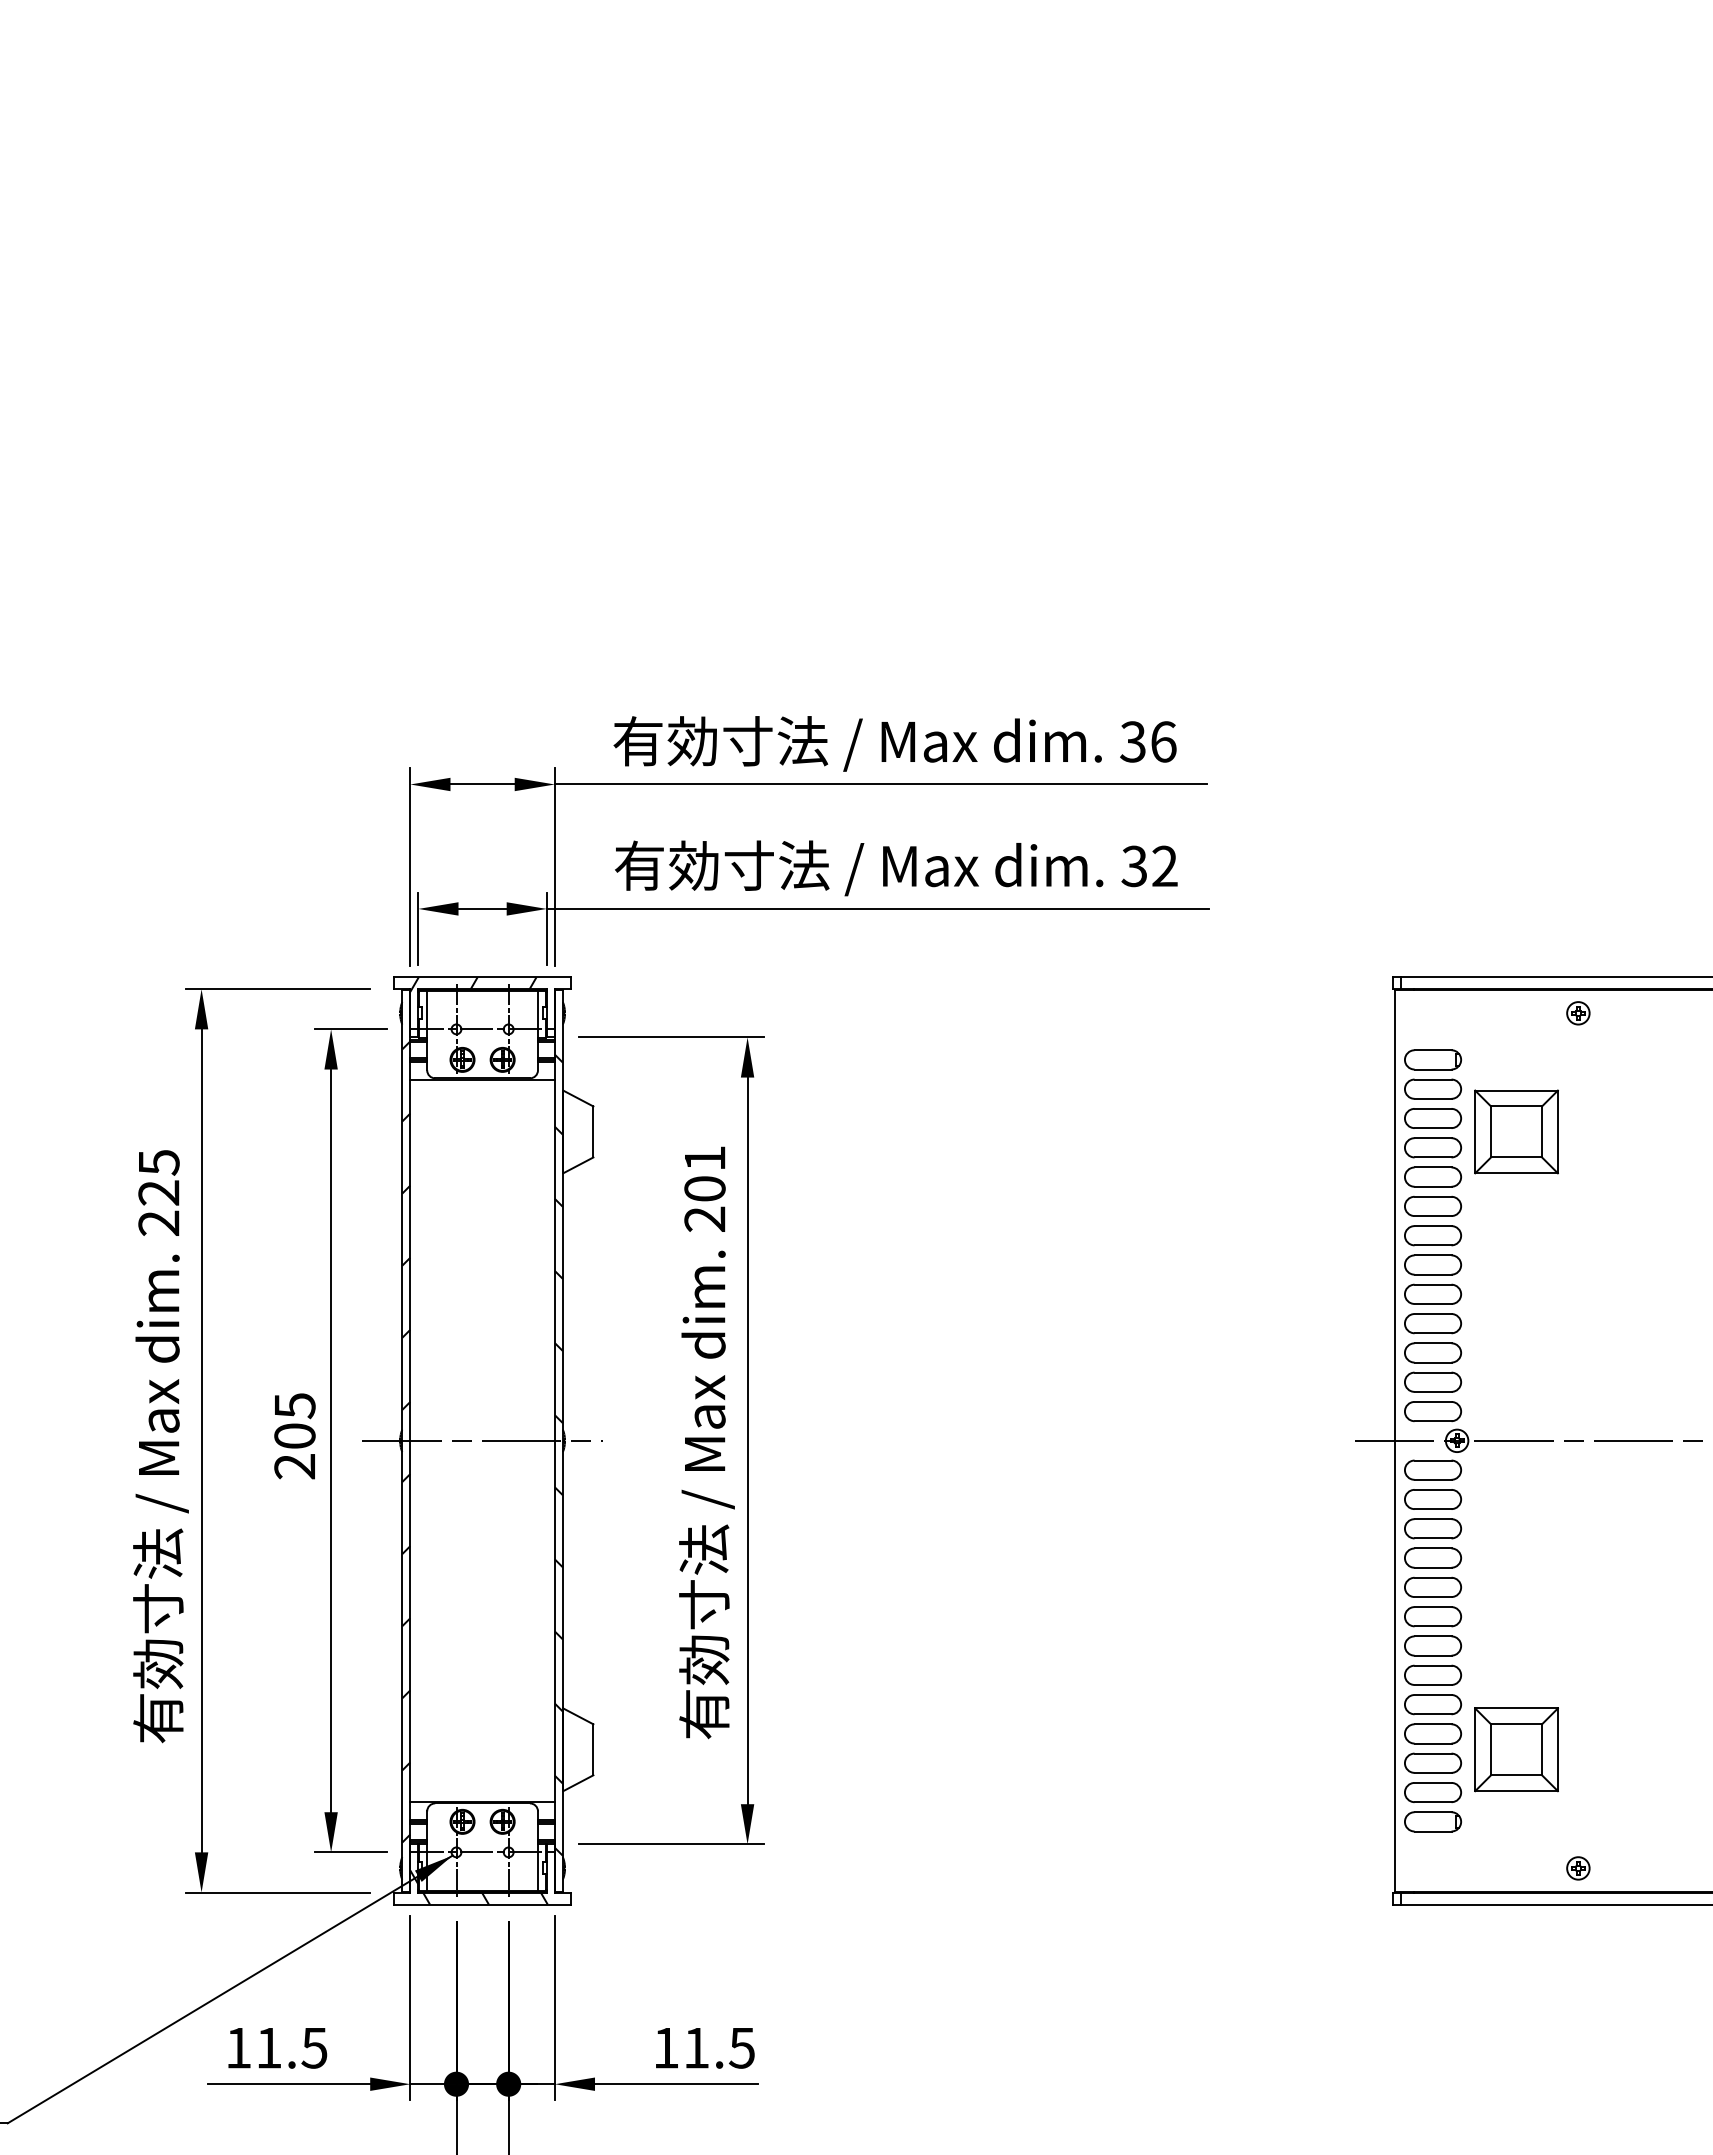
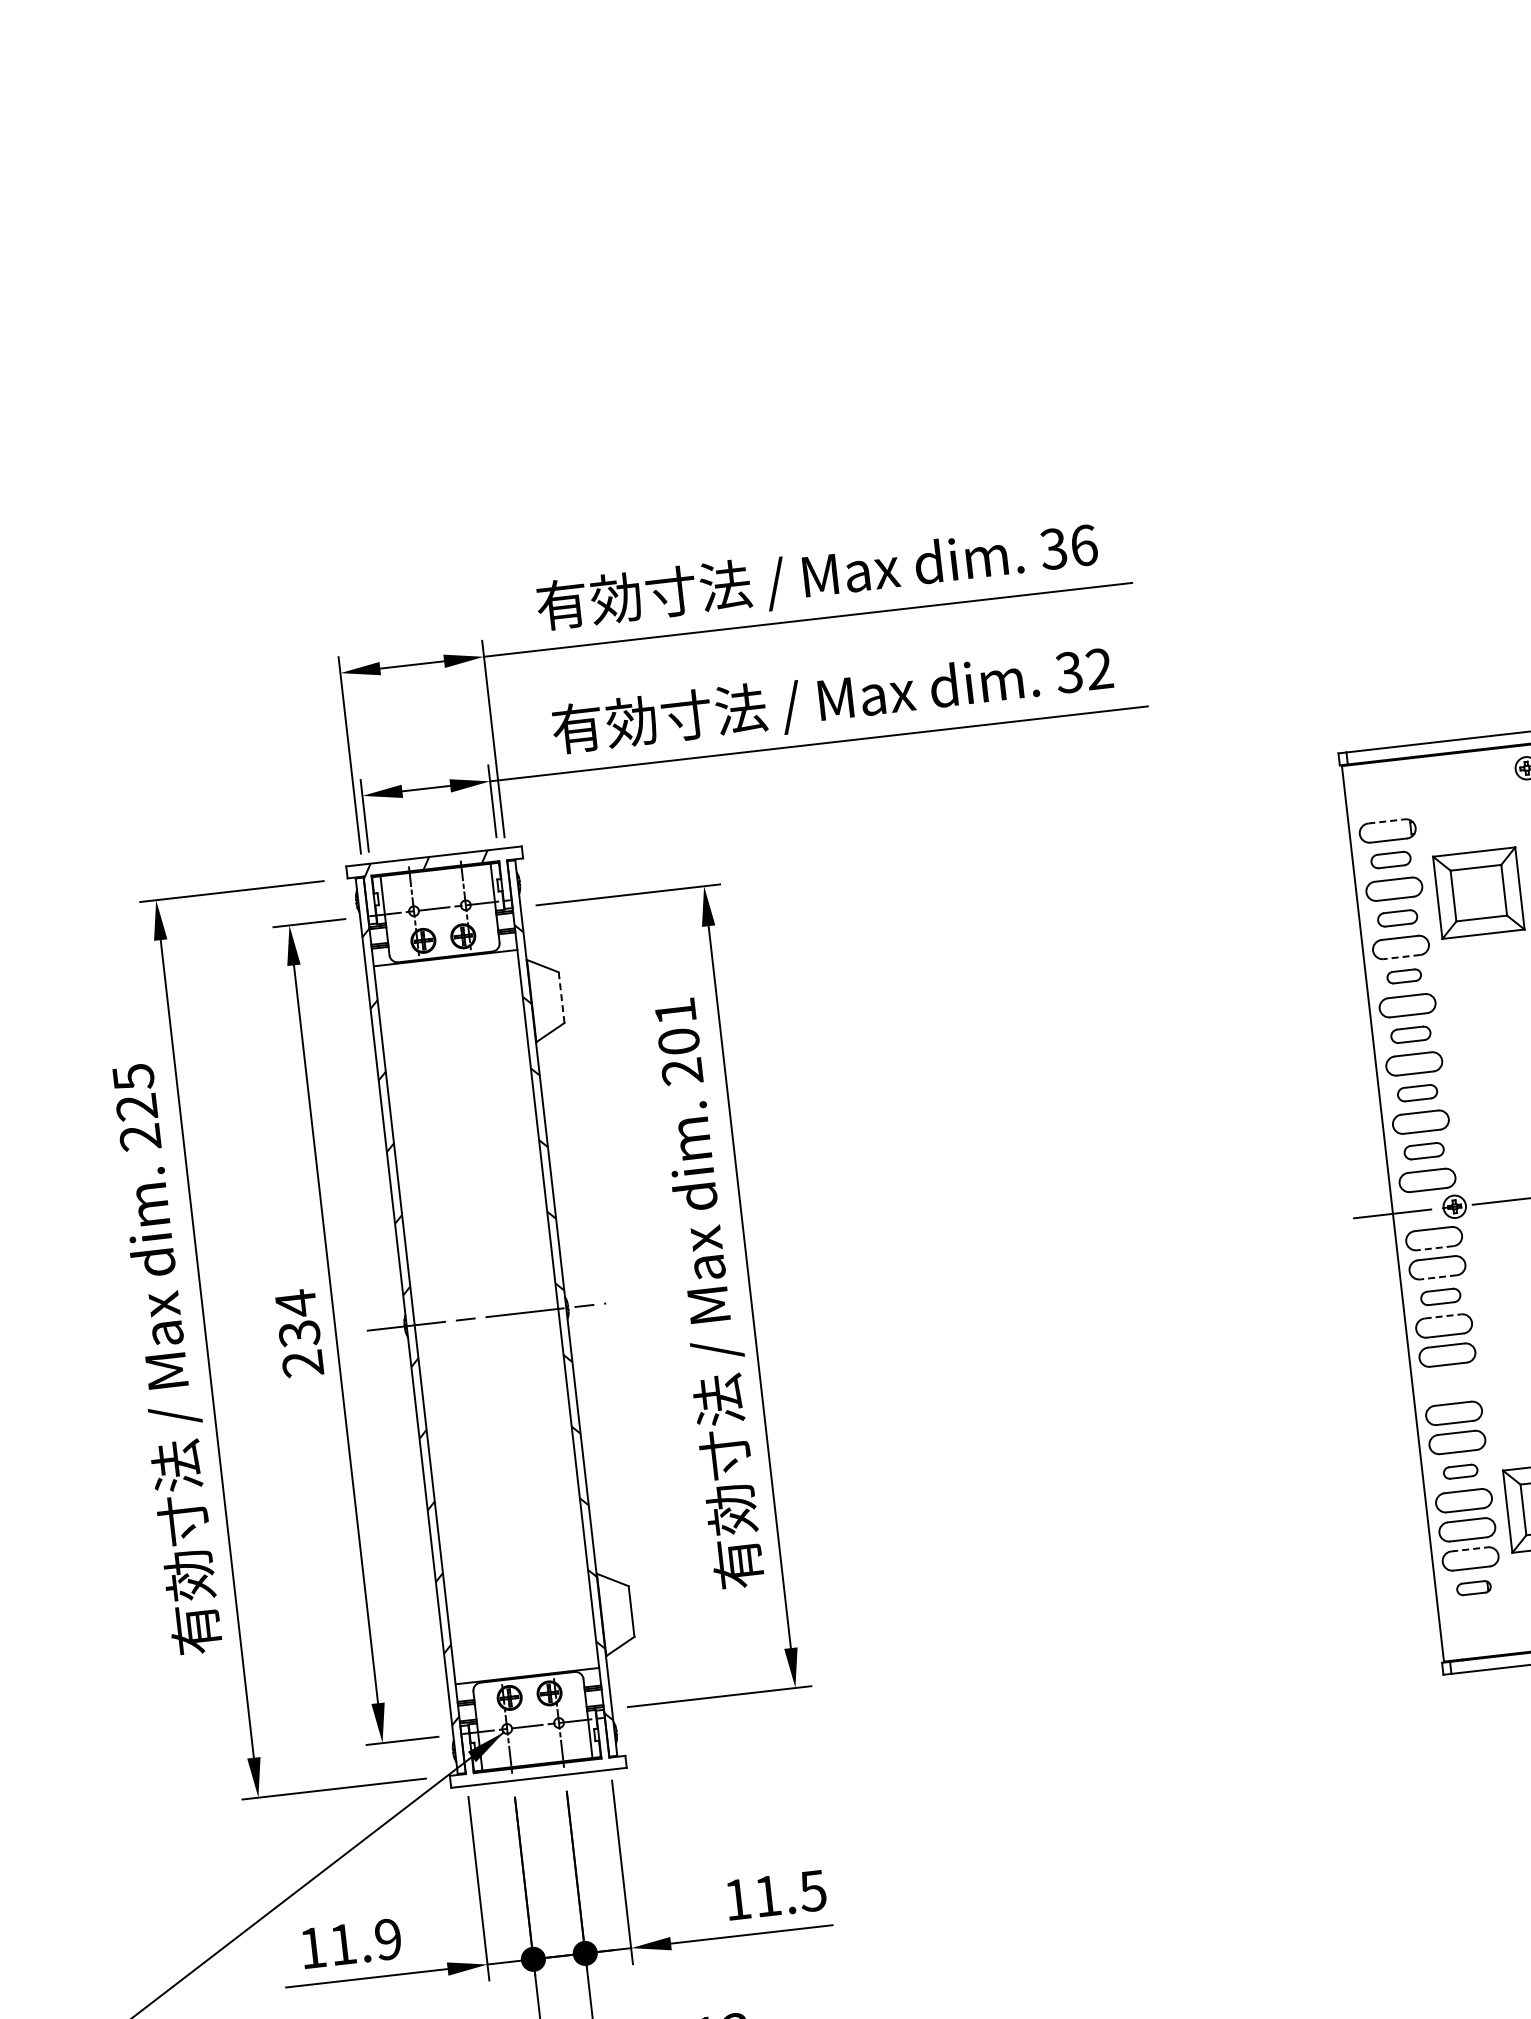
line: (1433, 1050) -> (1387, 821), solid -> dashed
part: (1432, 1088) -> (1390, 859), size x0.7
line: (593, 1131) -> (561, 997), solid -> dashed
part: (1432, 1147) -> (1397, 918), size x0.7
line: (1432, 1186) -> (1401, 956), solid -> dashed
part: (1432, 1205) -> (1403, 975), size x0.6
part: (1432, 1264) -> (1410, 1034), size x0.7
part: (1432, 1323) -> (1417, 1092), size x0.7
part: (1432, 1381) -> (1423, 1150), size x0.7
text: (294, 1420) -> (297, 1318), 205 -> 234
line: (1432, 1479) -> (1434, 1247), solid -> dashed
line: (1432, 1509) -> (1438, 1277), solid -> dashed
part: (1432, 1528) -> (1440, 1296), size x0.7
line: (1433, 1548) -> (1443, 1316), solid -> dashed
part: (1432, 1616) -> (1450, 1384), removed
part: (1432, 1704) -> (1460, 1471), size x0.6
line: (1433, 1782) -> (1469, 1548), solid -> dashed
part: (1432, 1821) -> (1473, 1587), size x0.6
hatch: (478, 1887) -> (532, 1761), removed
text: (314, 2047) -> (388, 1938), 11.5 -> 11.9

